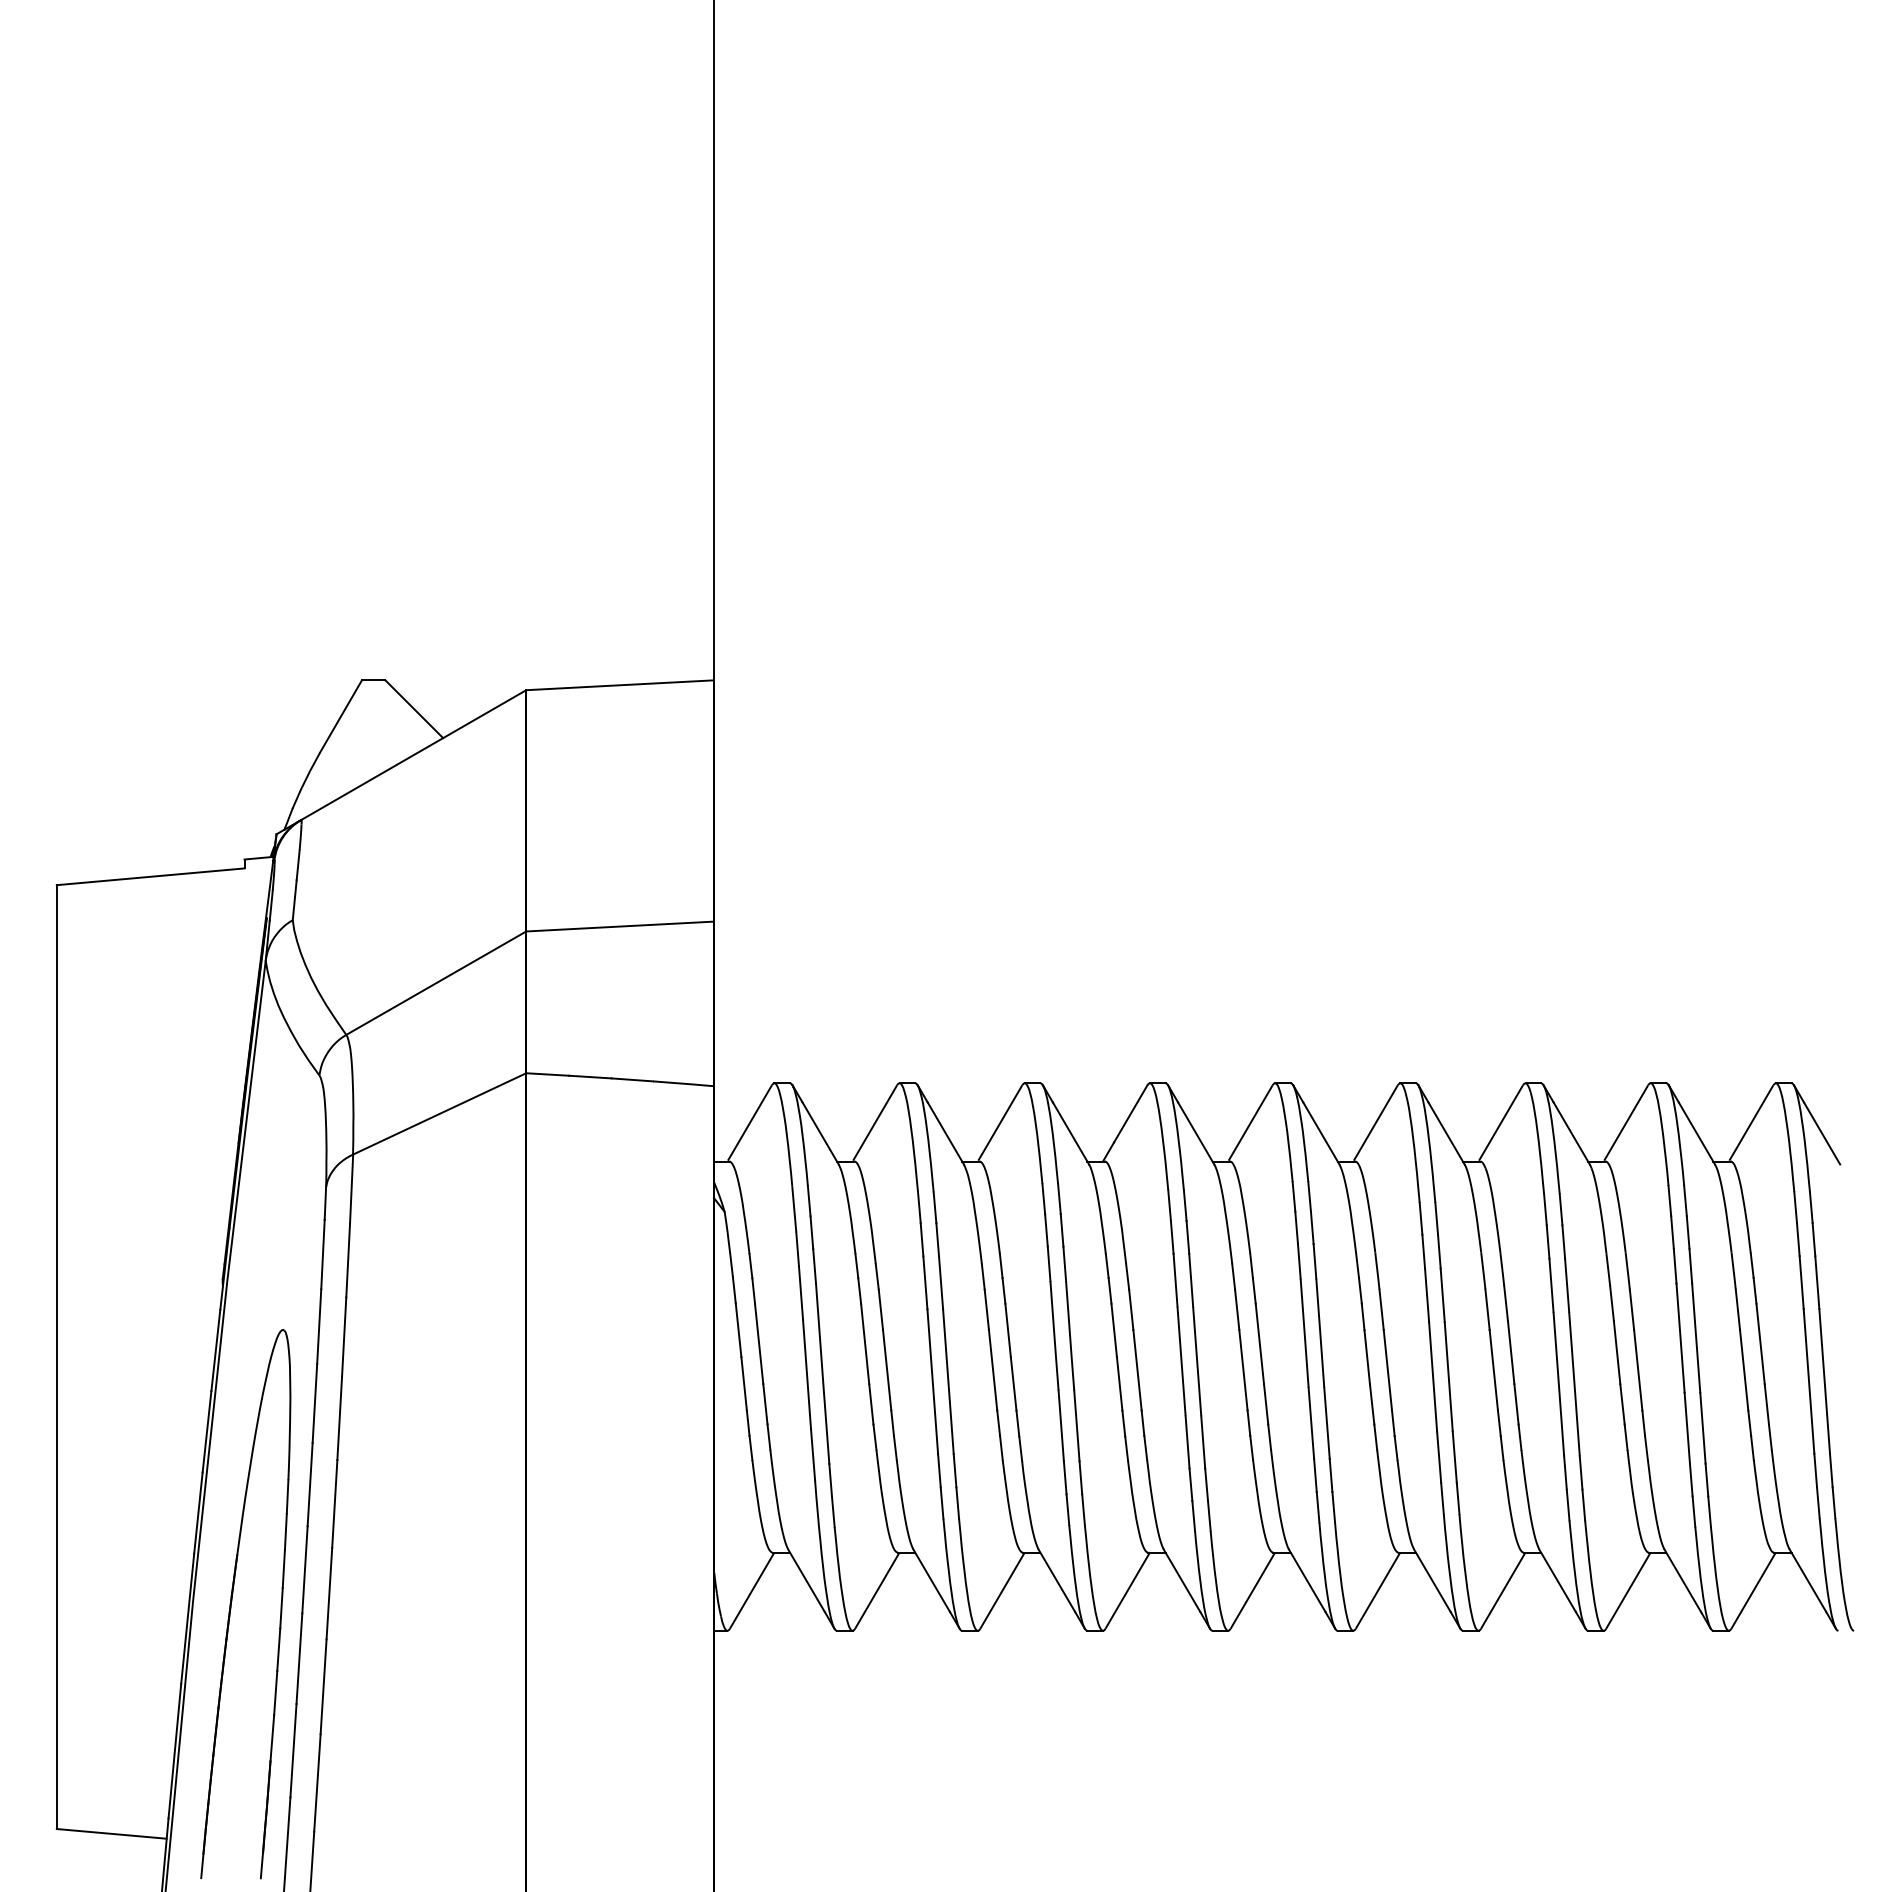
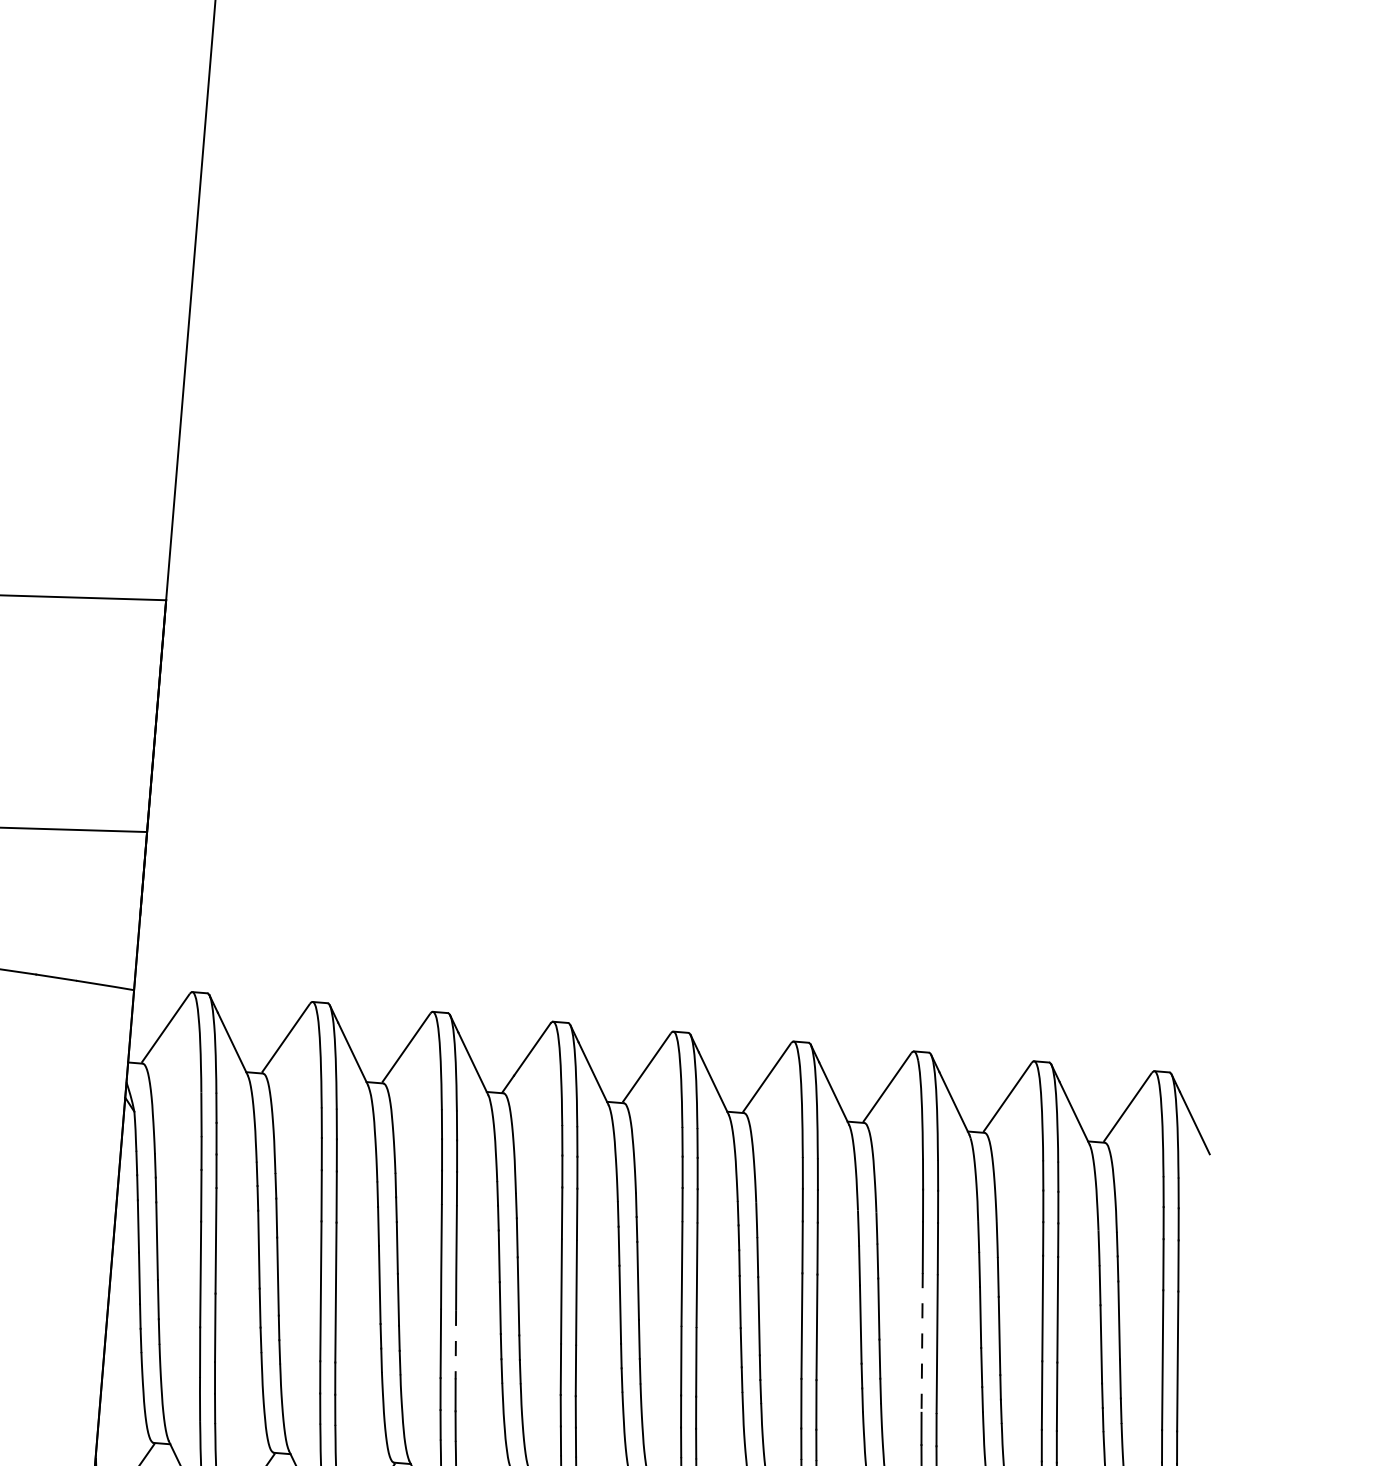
line: (1558, 1383) -> (921, 1342), solid -> dashed
line: (1076, 1425) -> (455, 1344), solid -> dashed

